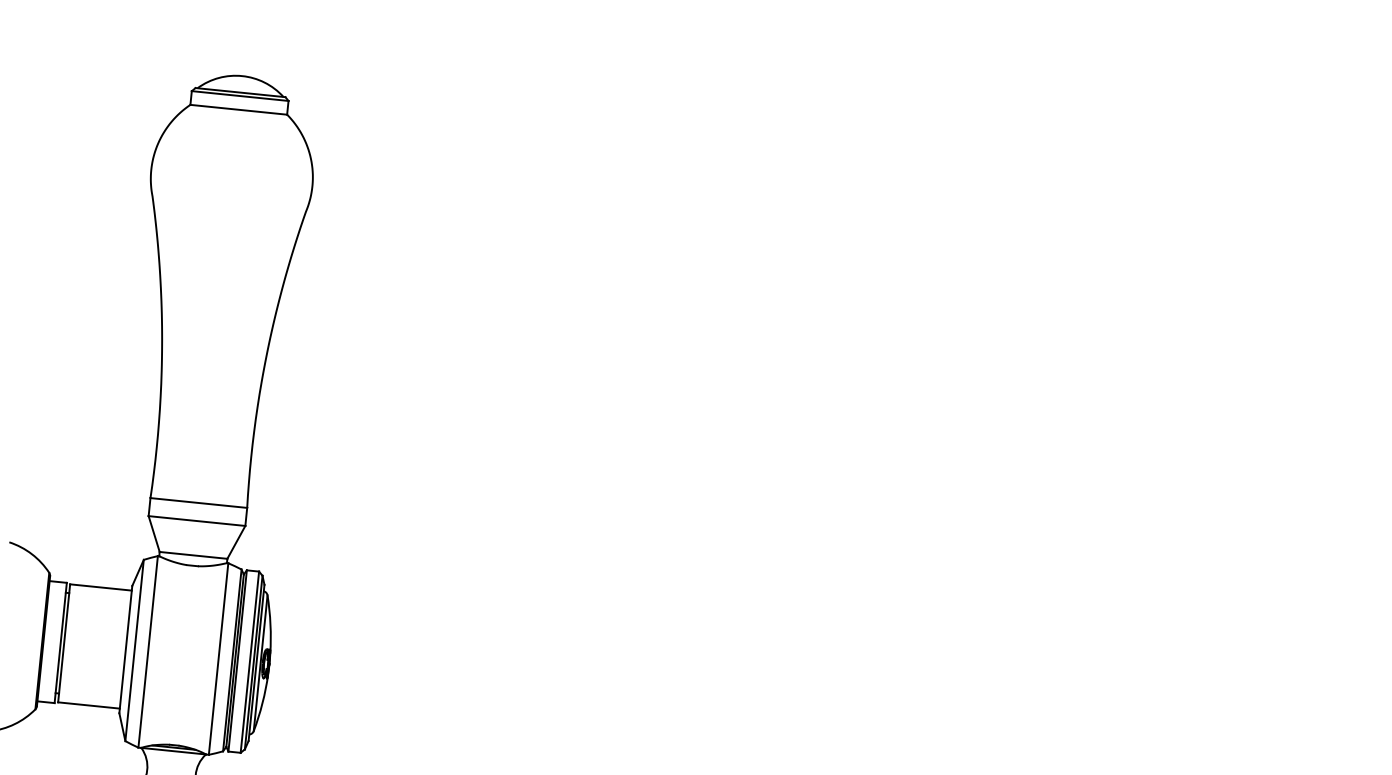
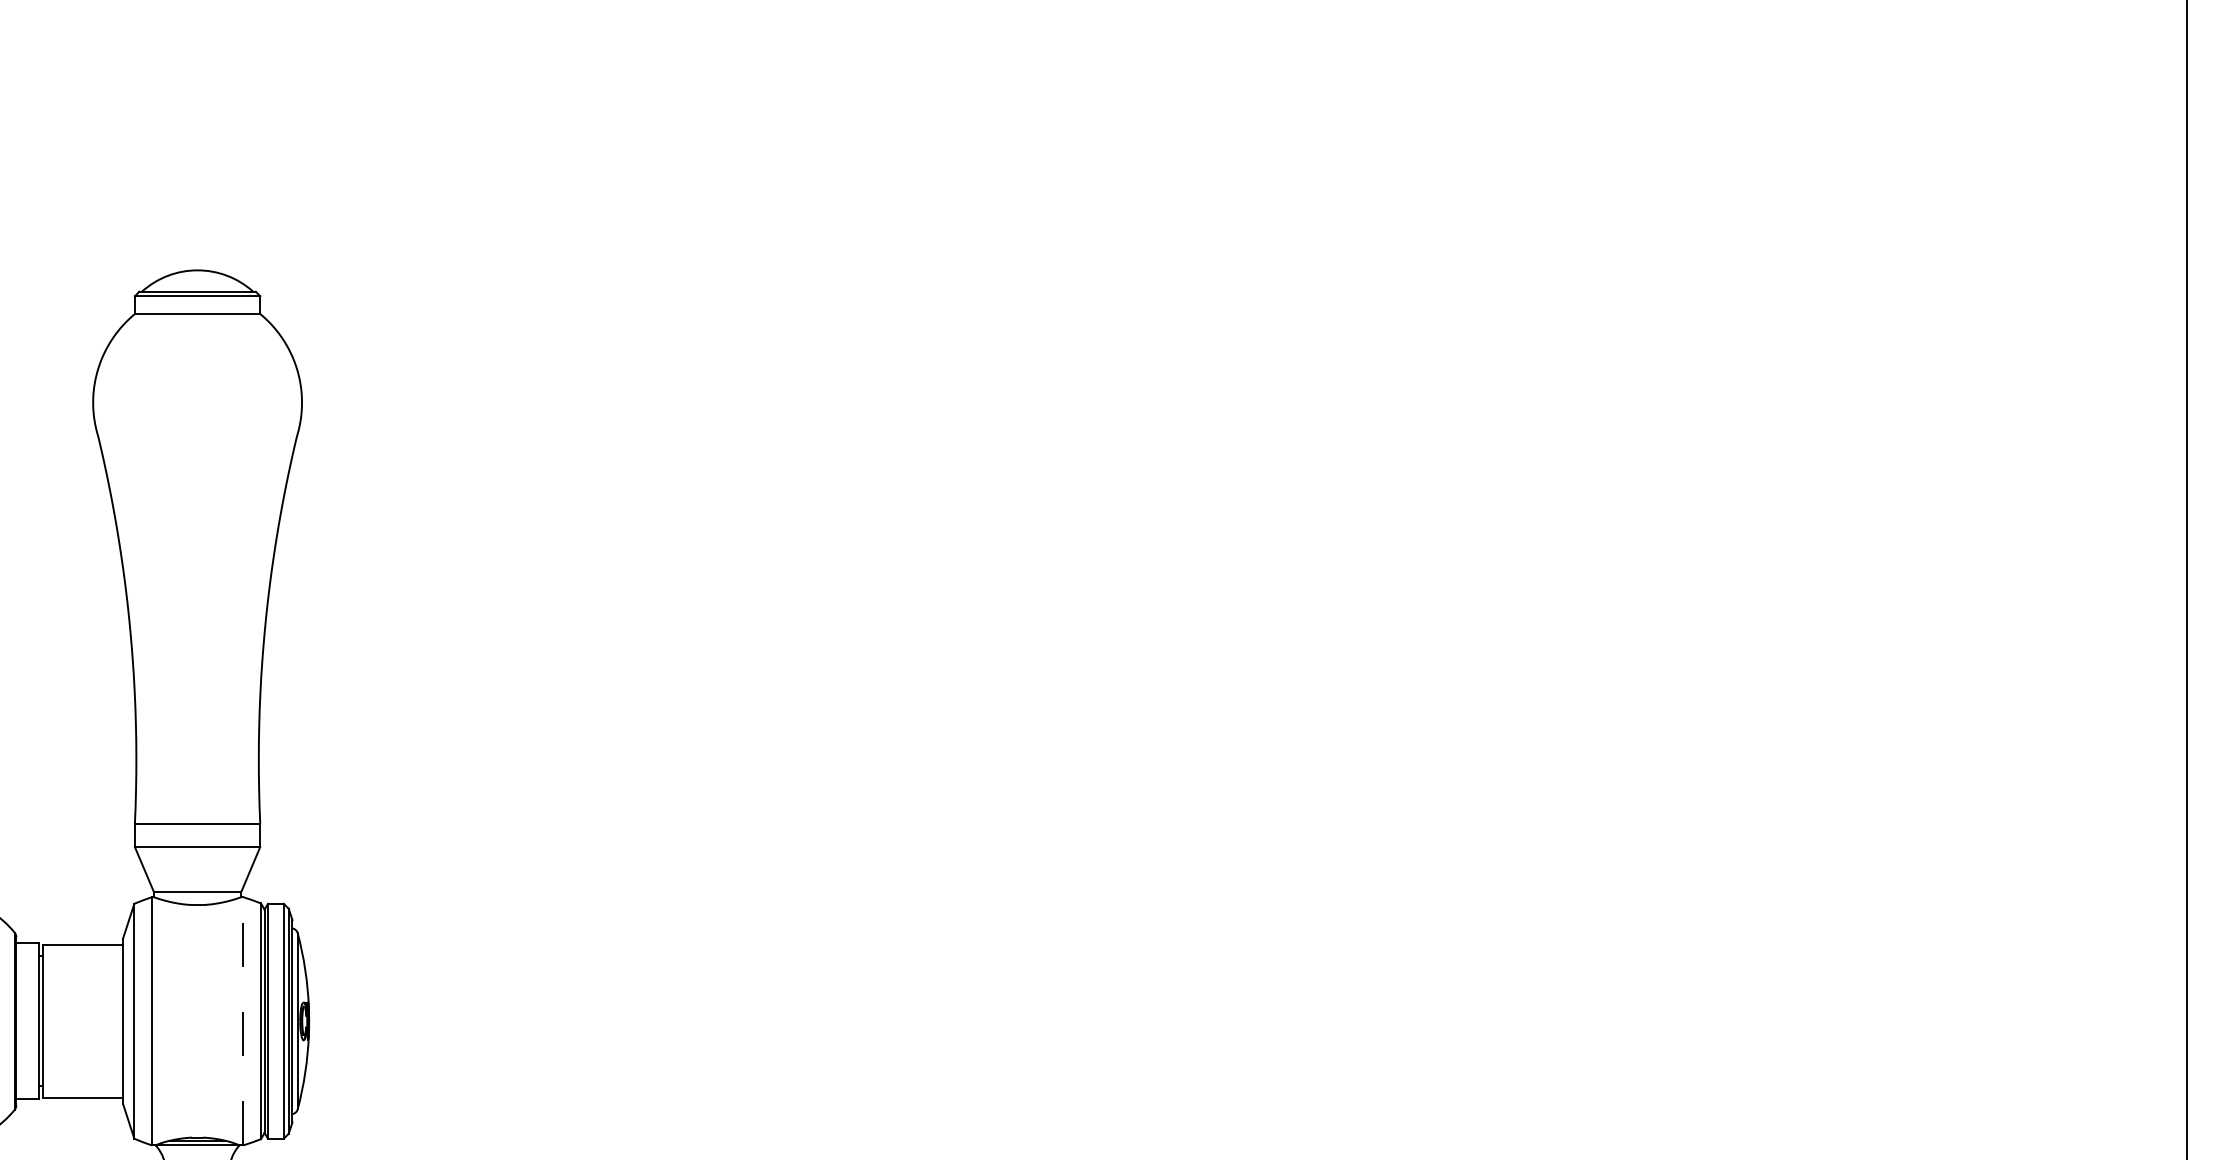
line: (218, 658) -> (243, 1020), solid -> dashed

